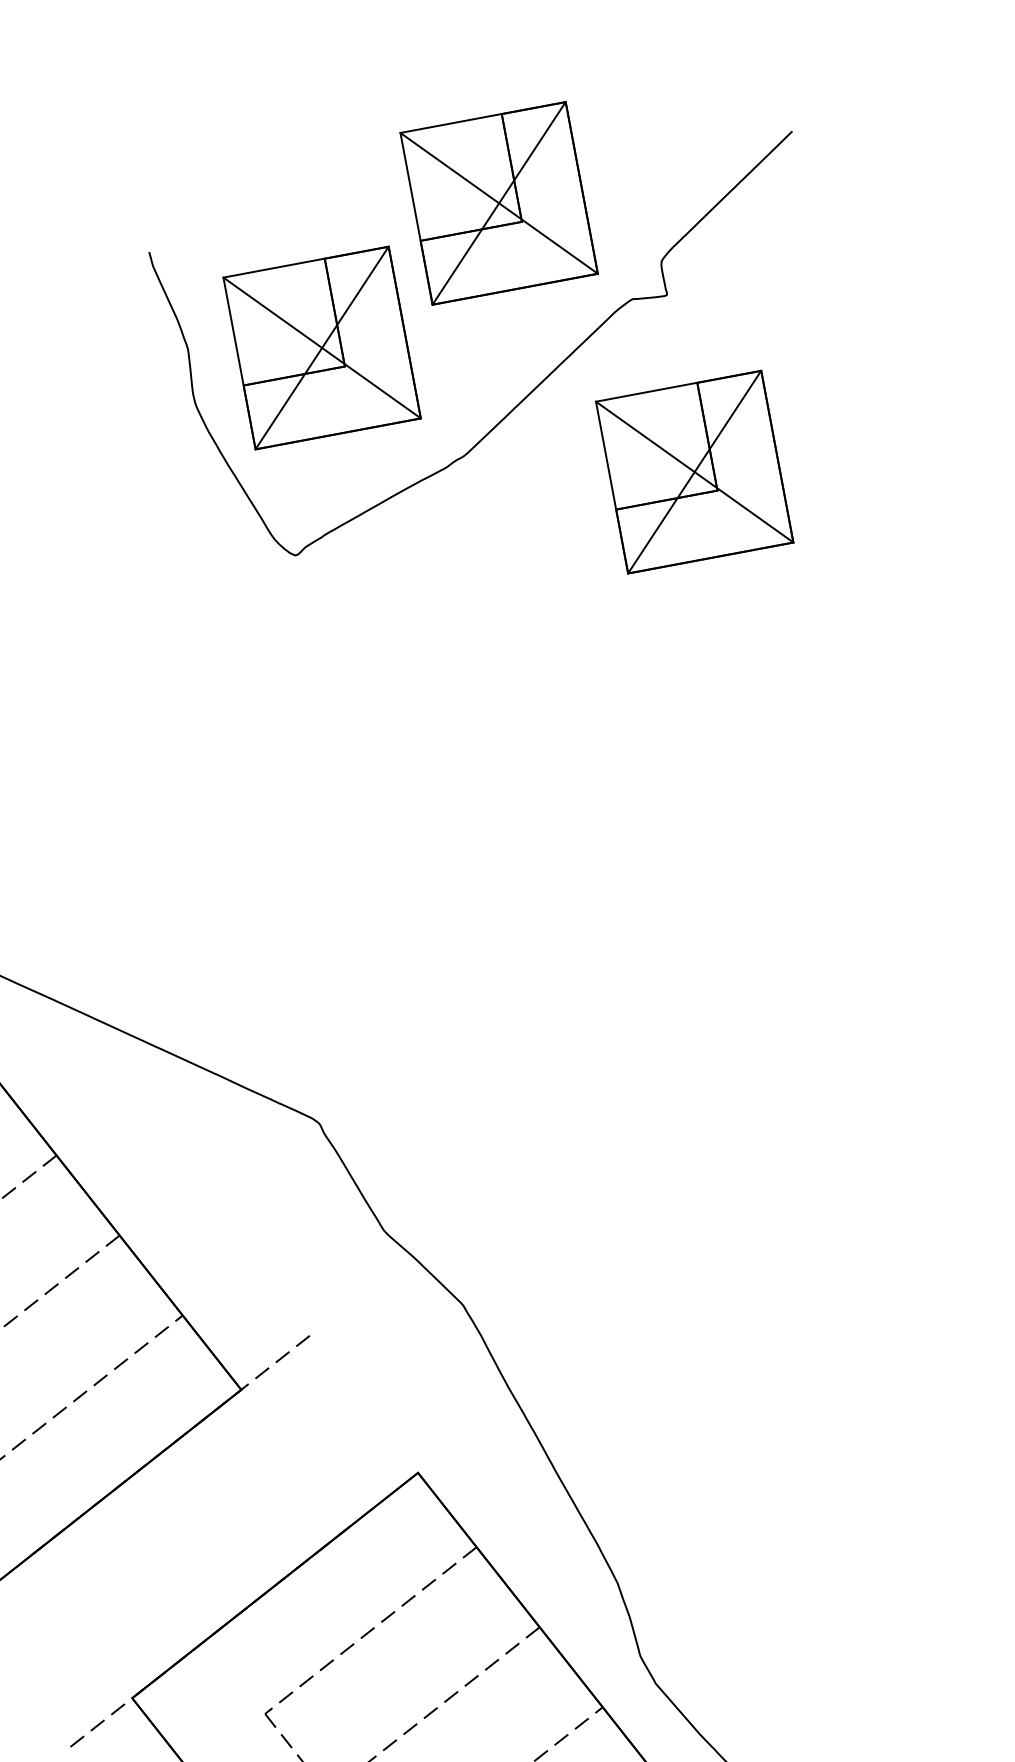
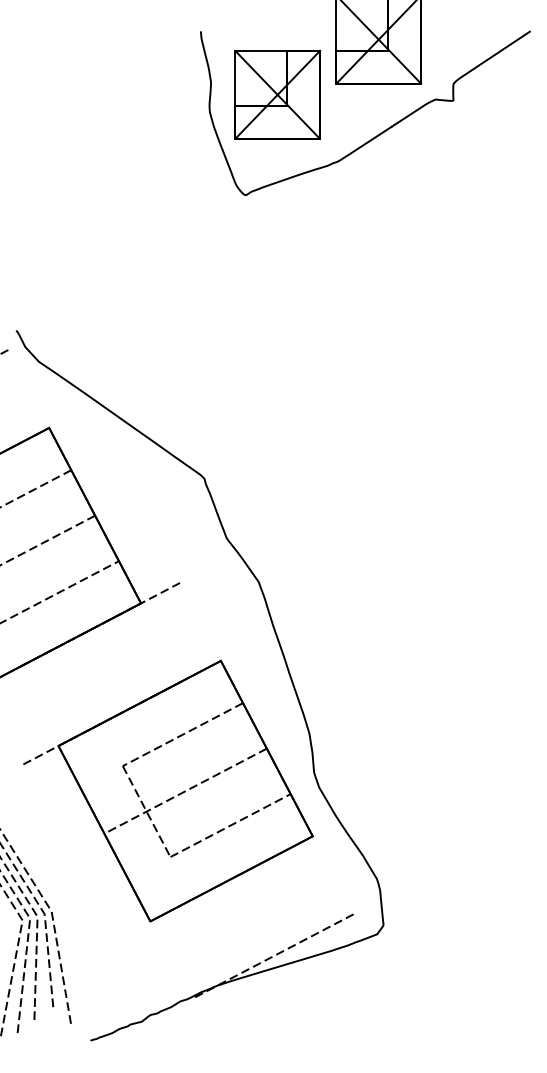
part: (694, 471) -> (450, 190), removed

